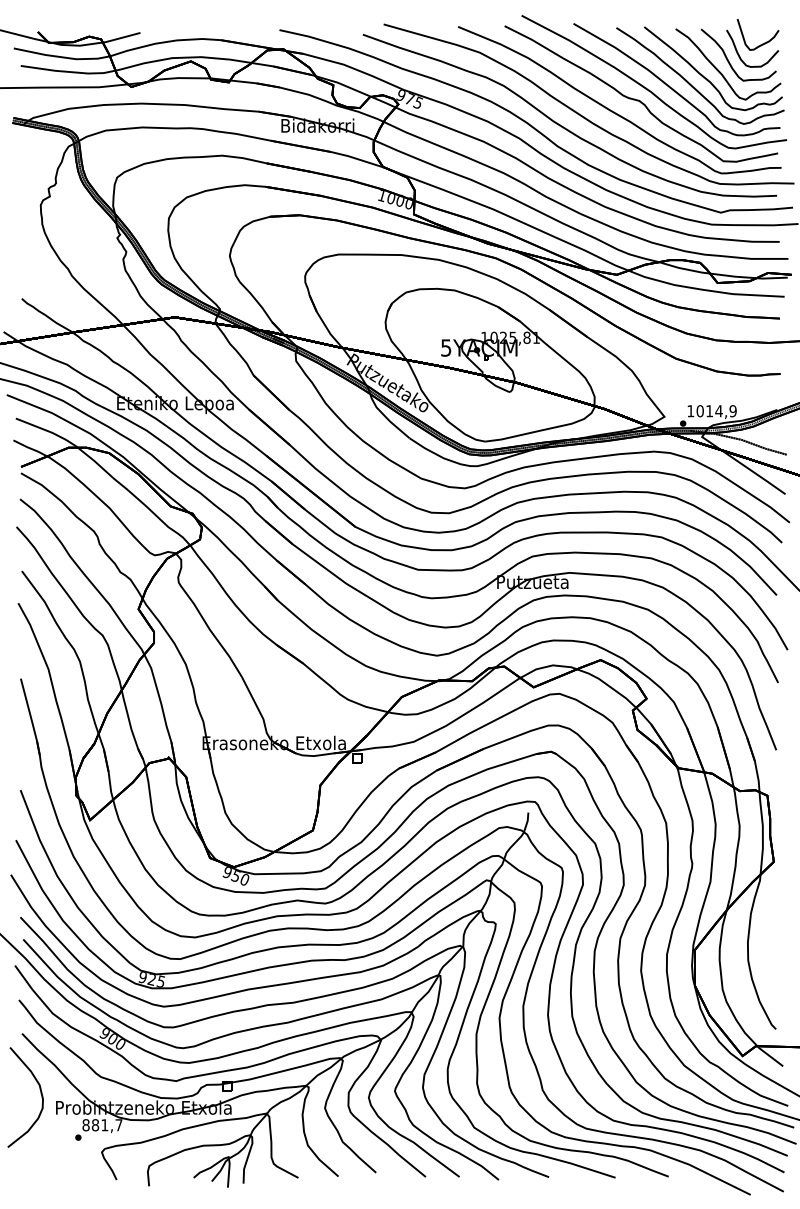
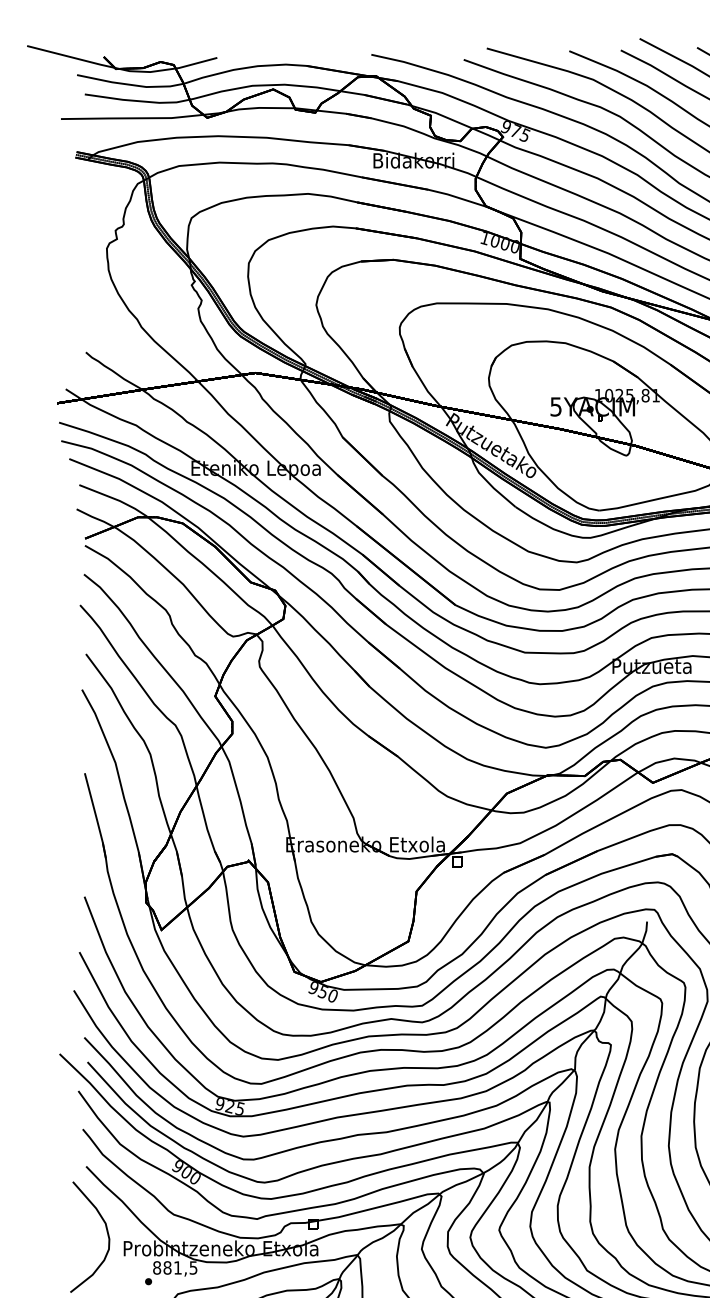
text: (118, 1125) -> (193, 1268), 881,7 -> 881,5

